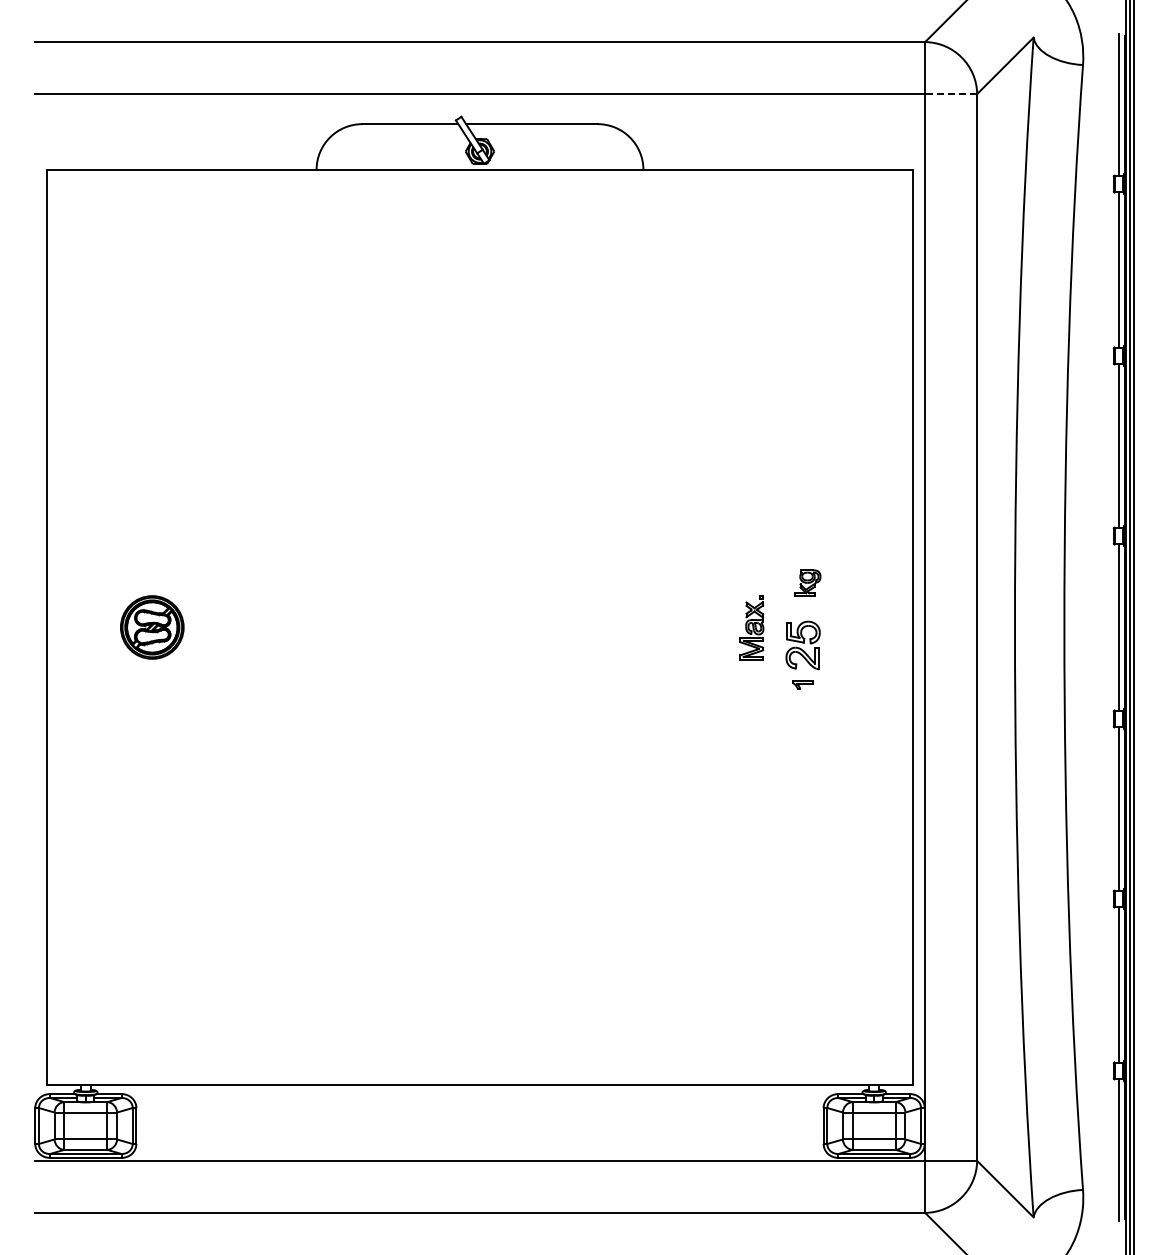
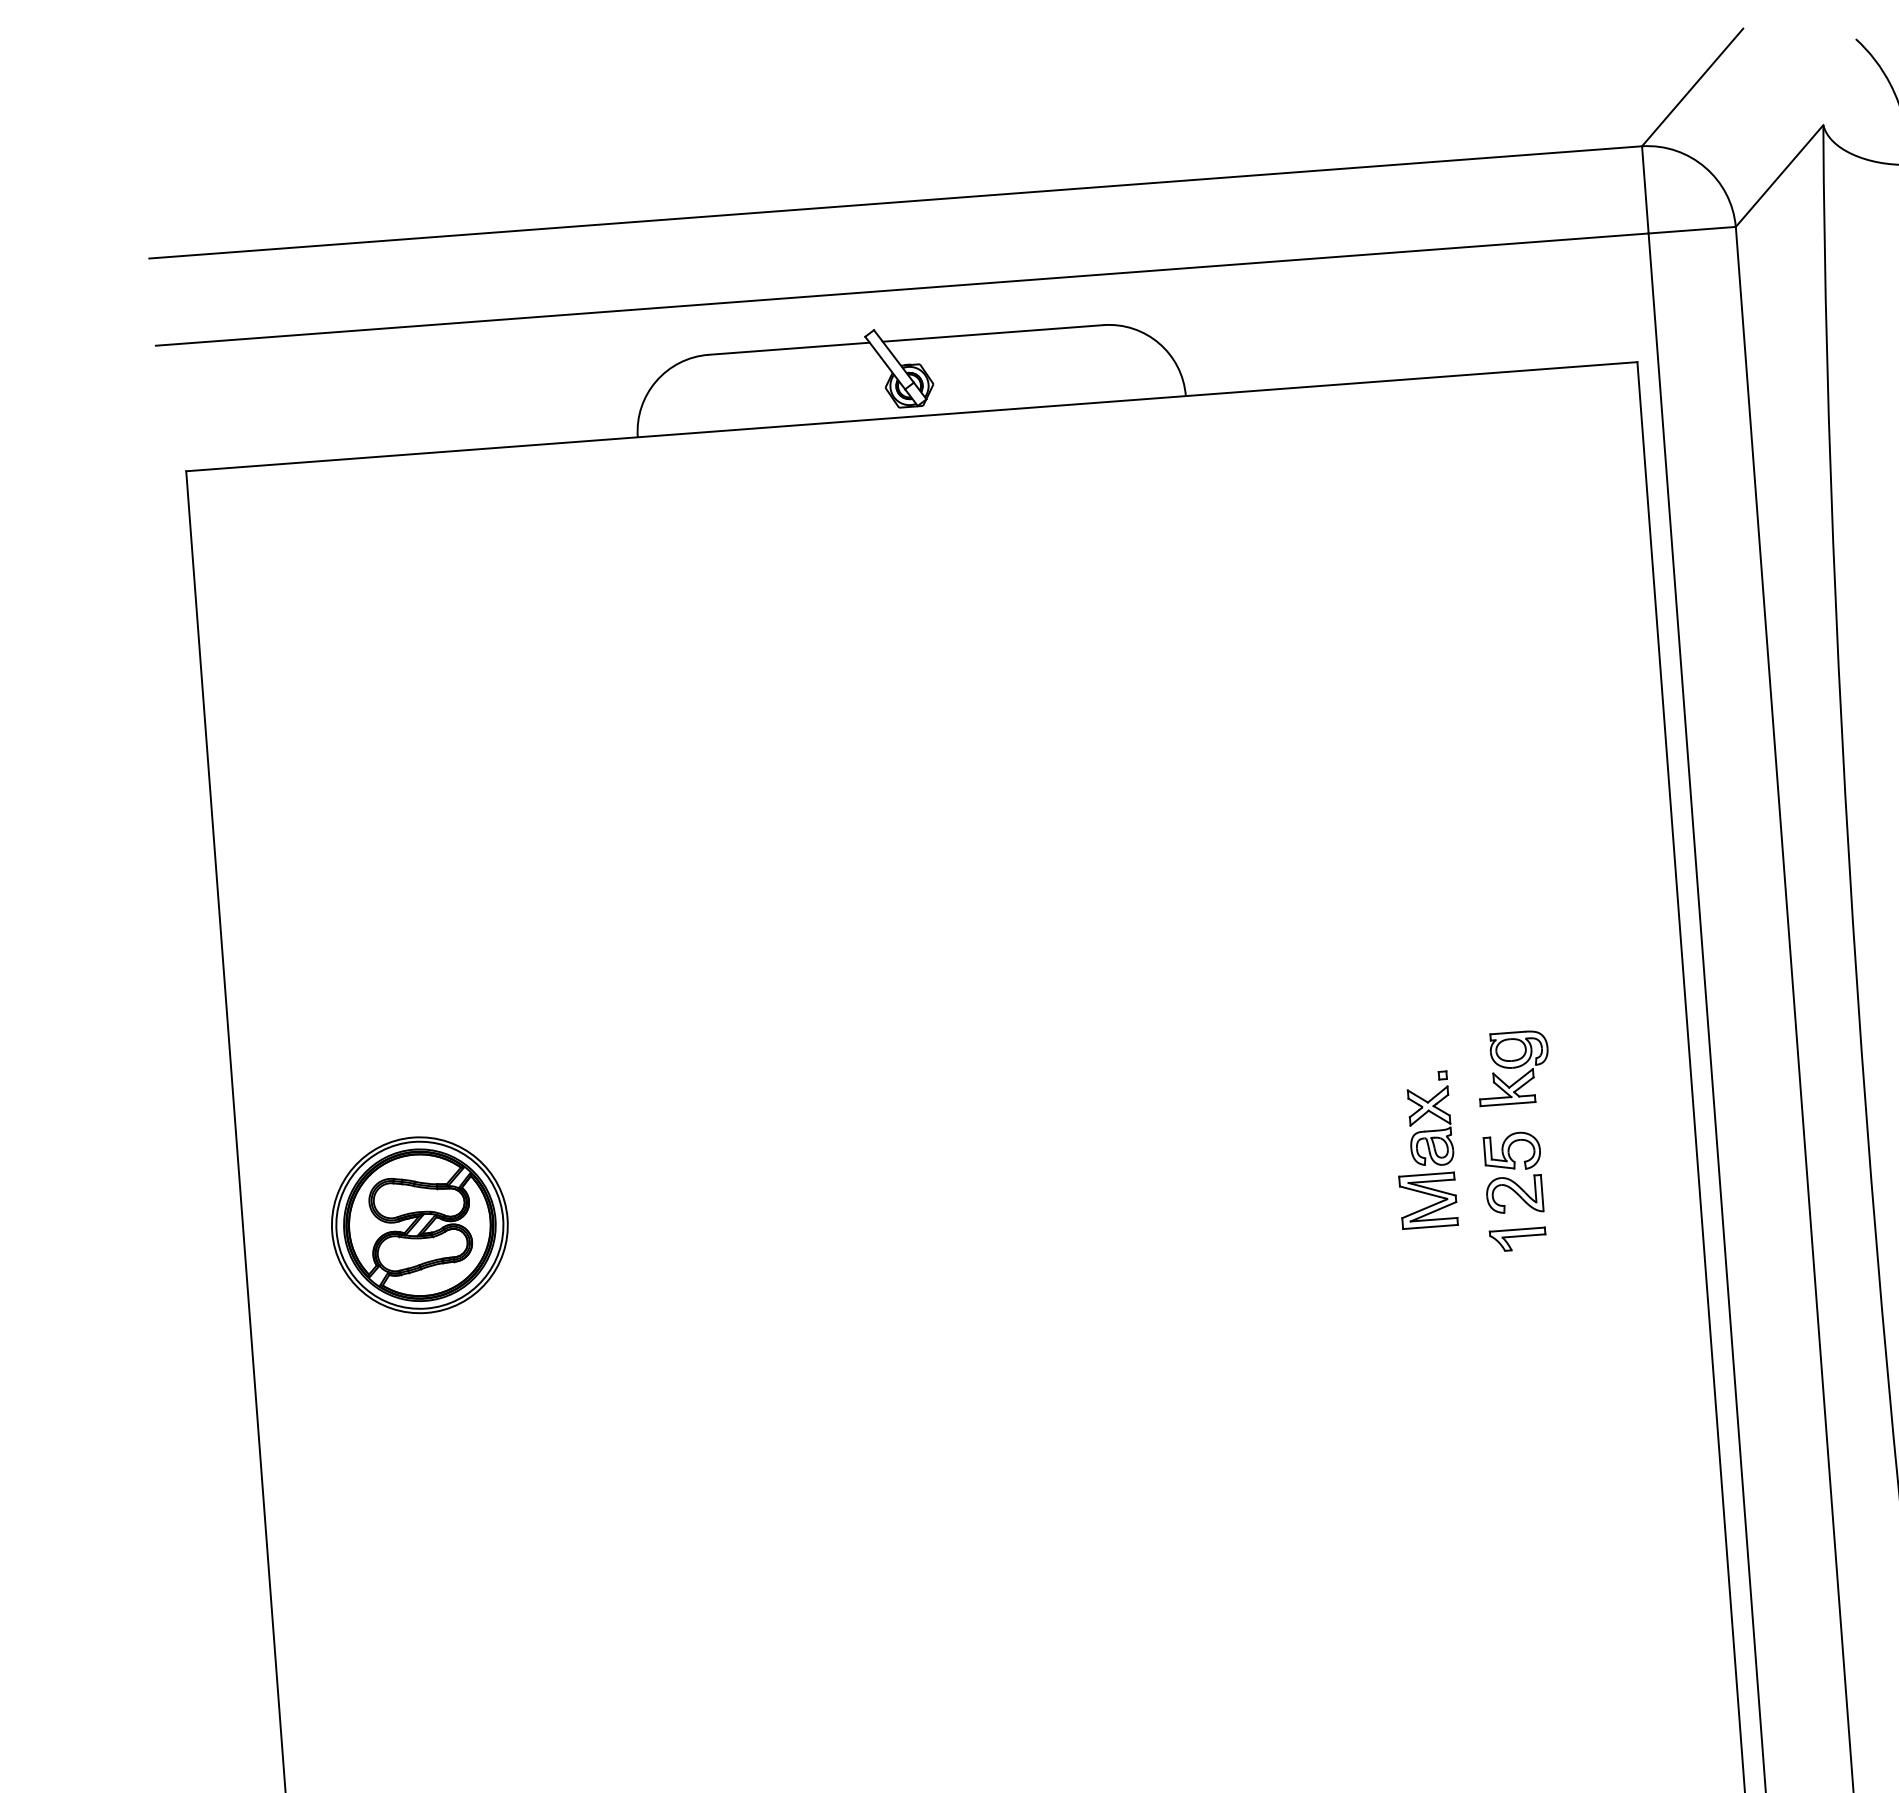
line: (950, 94) -> (1691, 230), dashed -> solid
part: (807, 582) -> (1512, 1067), size x1.67
part: (152, 627) -> (420, 1225), size x1.67
part: (751, 627) -> (1424, 1149), size x1.43
part: (802, 684) -> (1517, 1238), size x1.67

